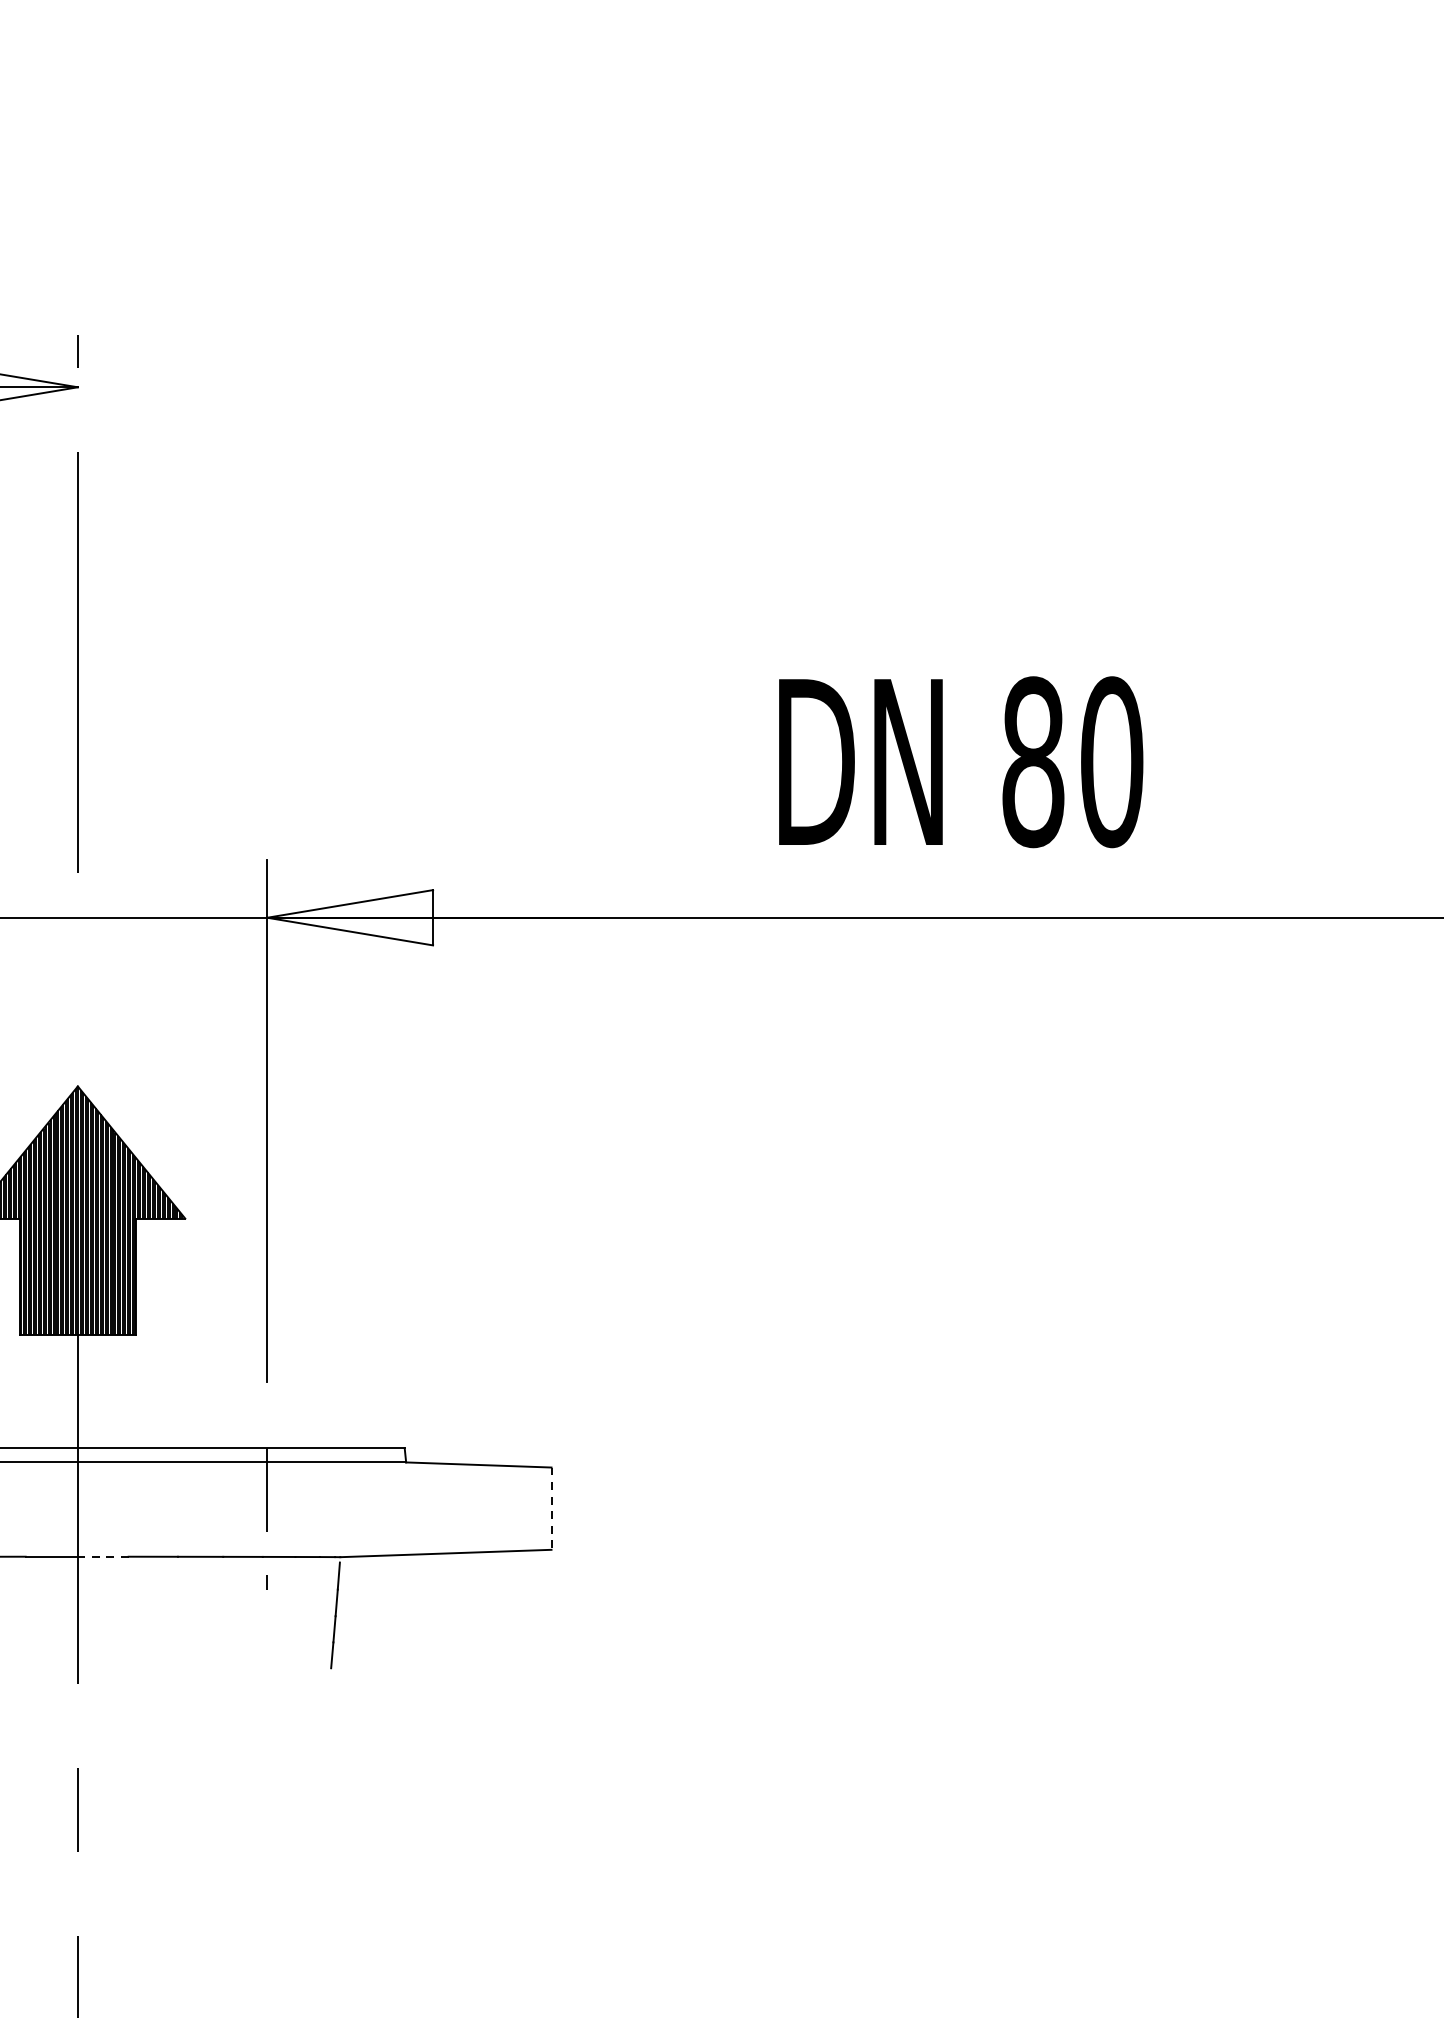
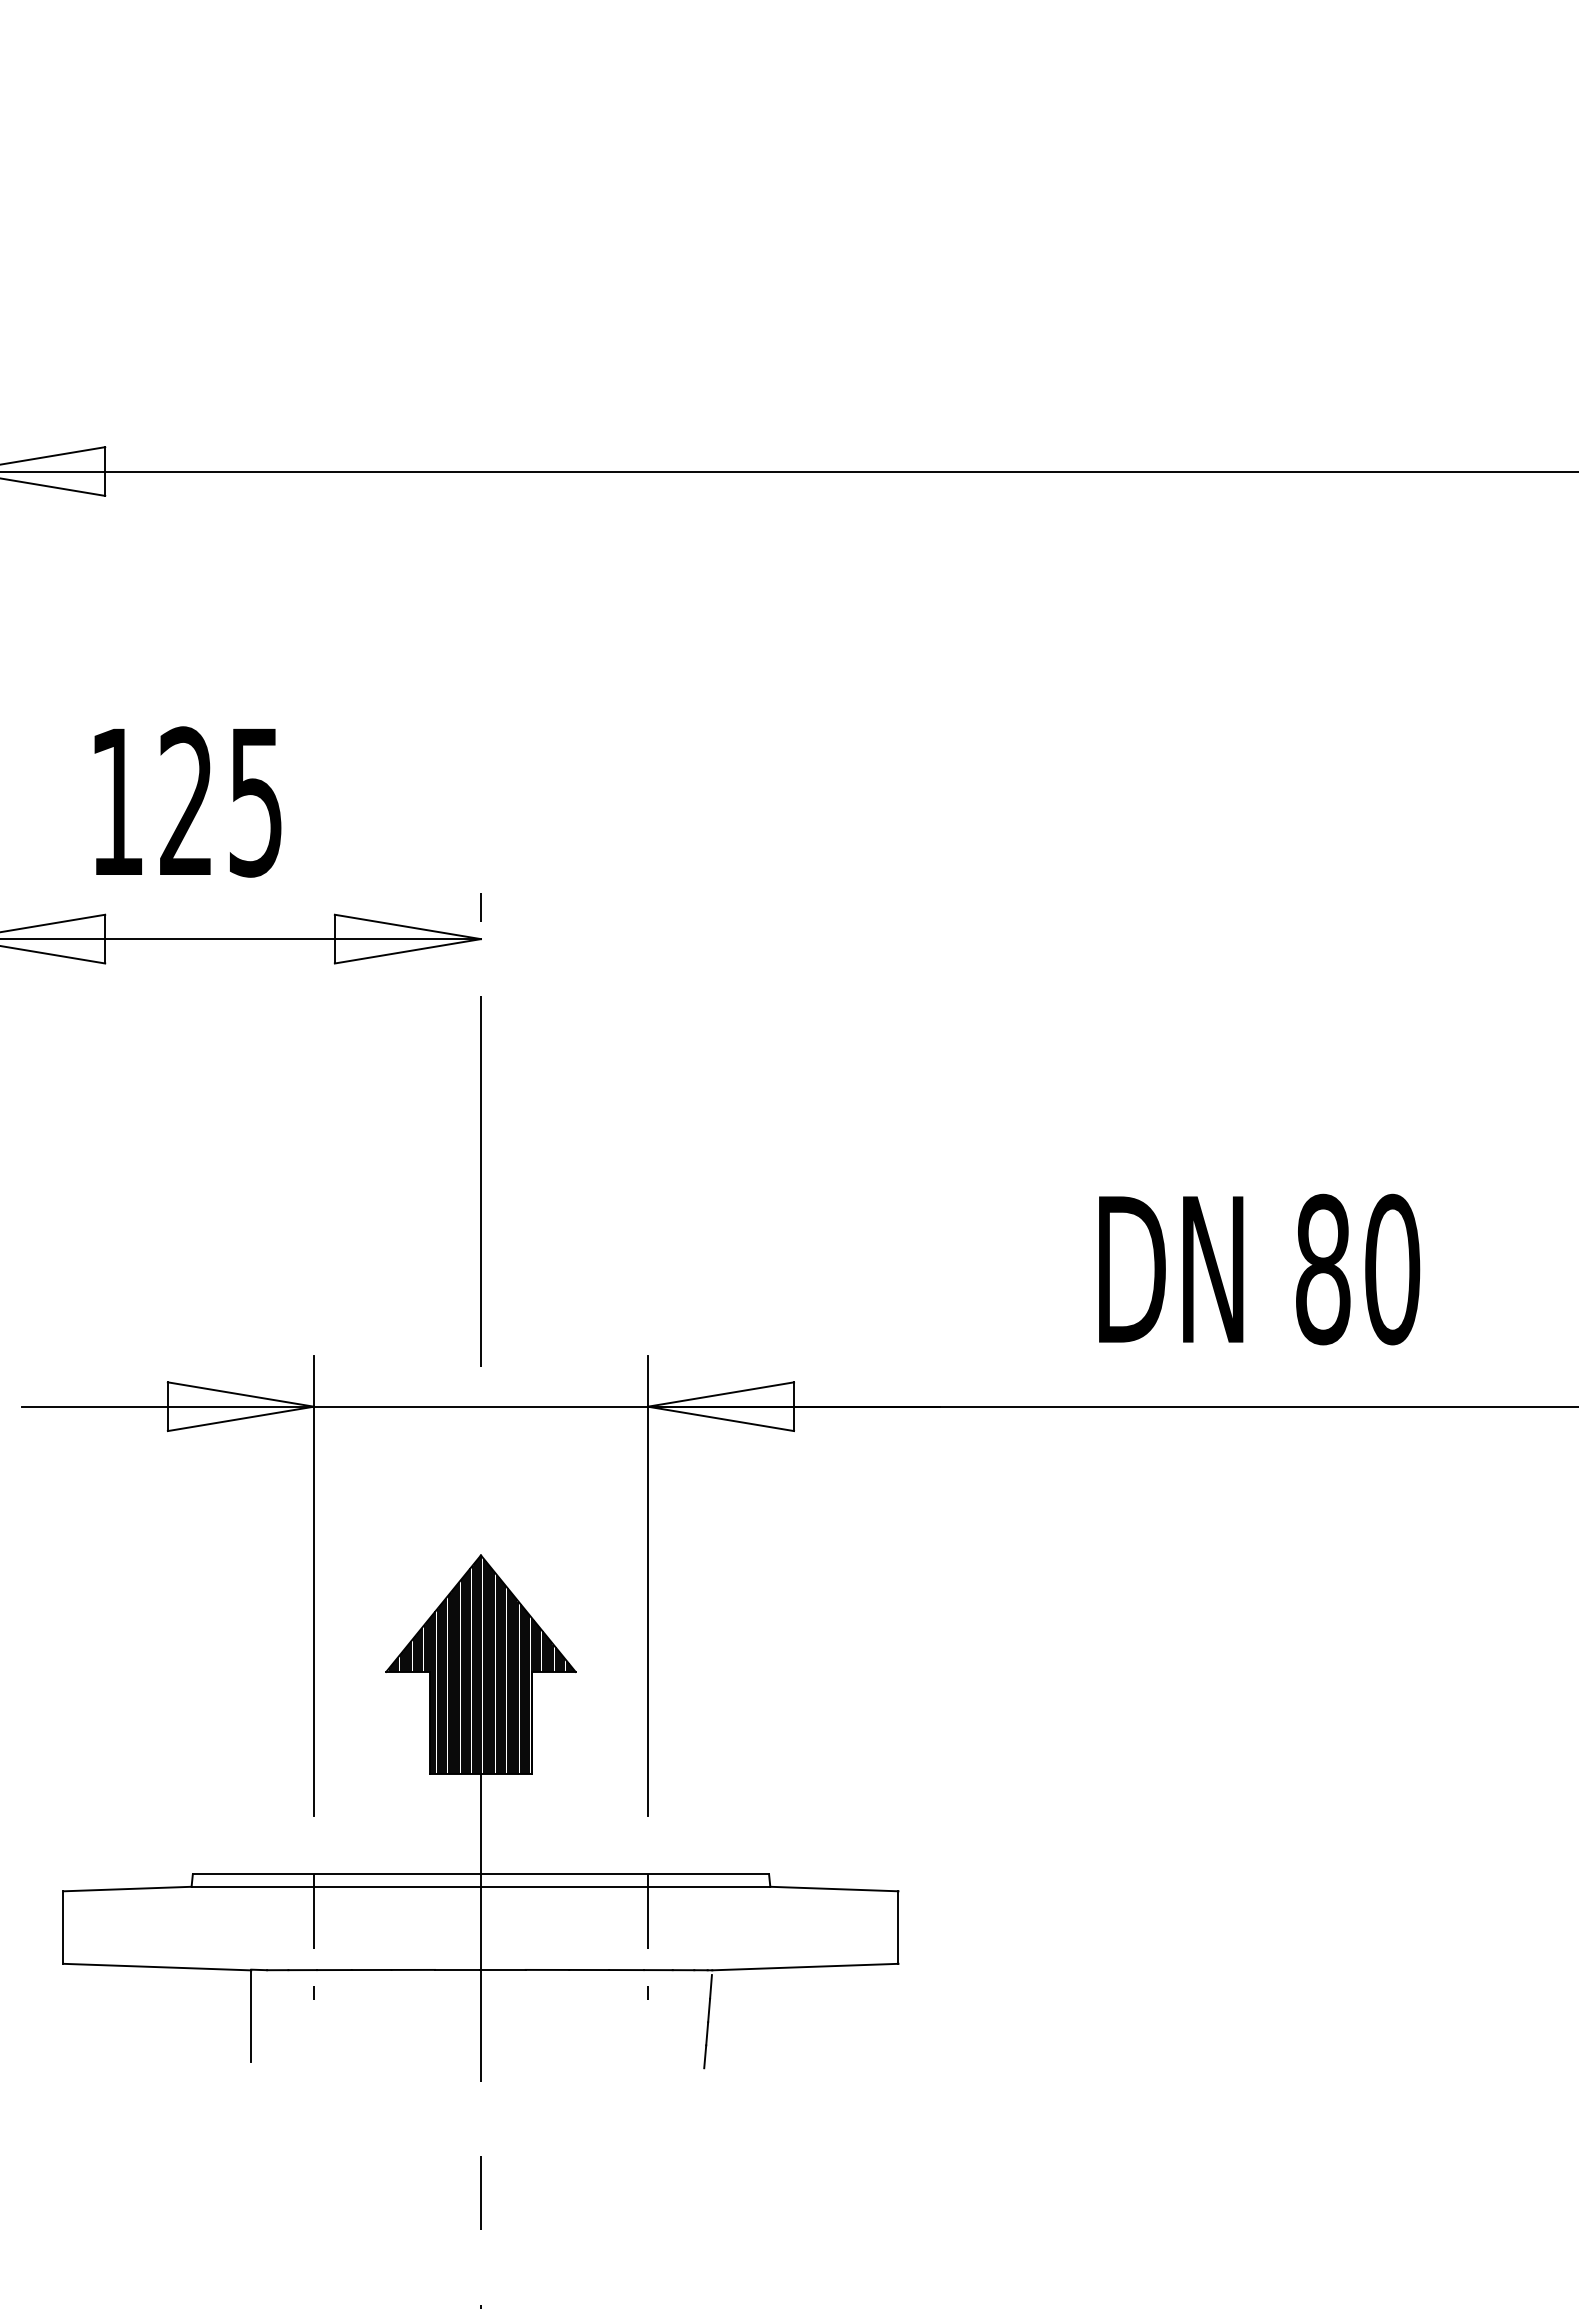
line: (551, 1509) -> (898, 1928), dashed -> solid
line: (103, 1556) -> (503, 1969), dashed -> solid

